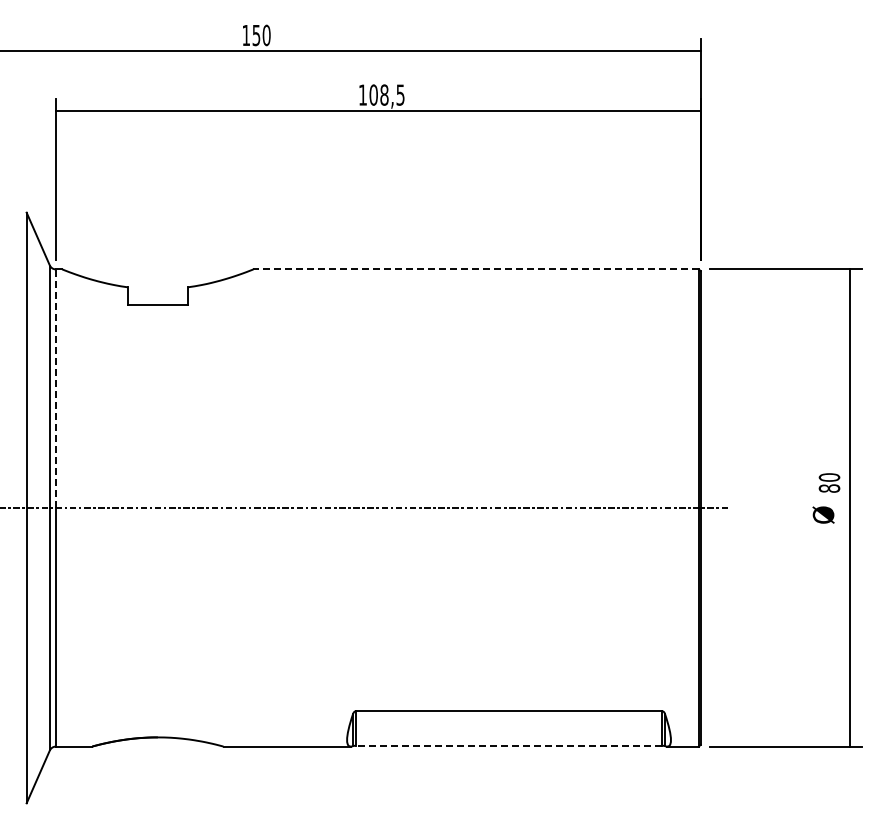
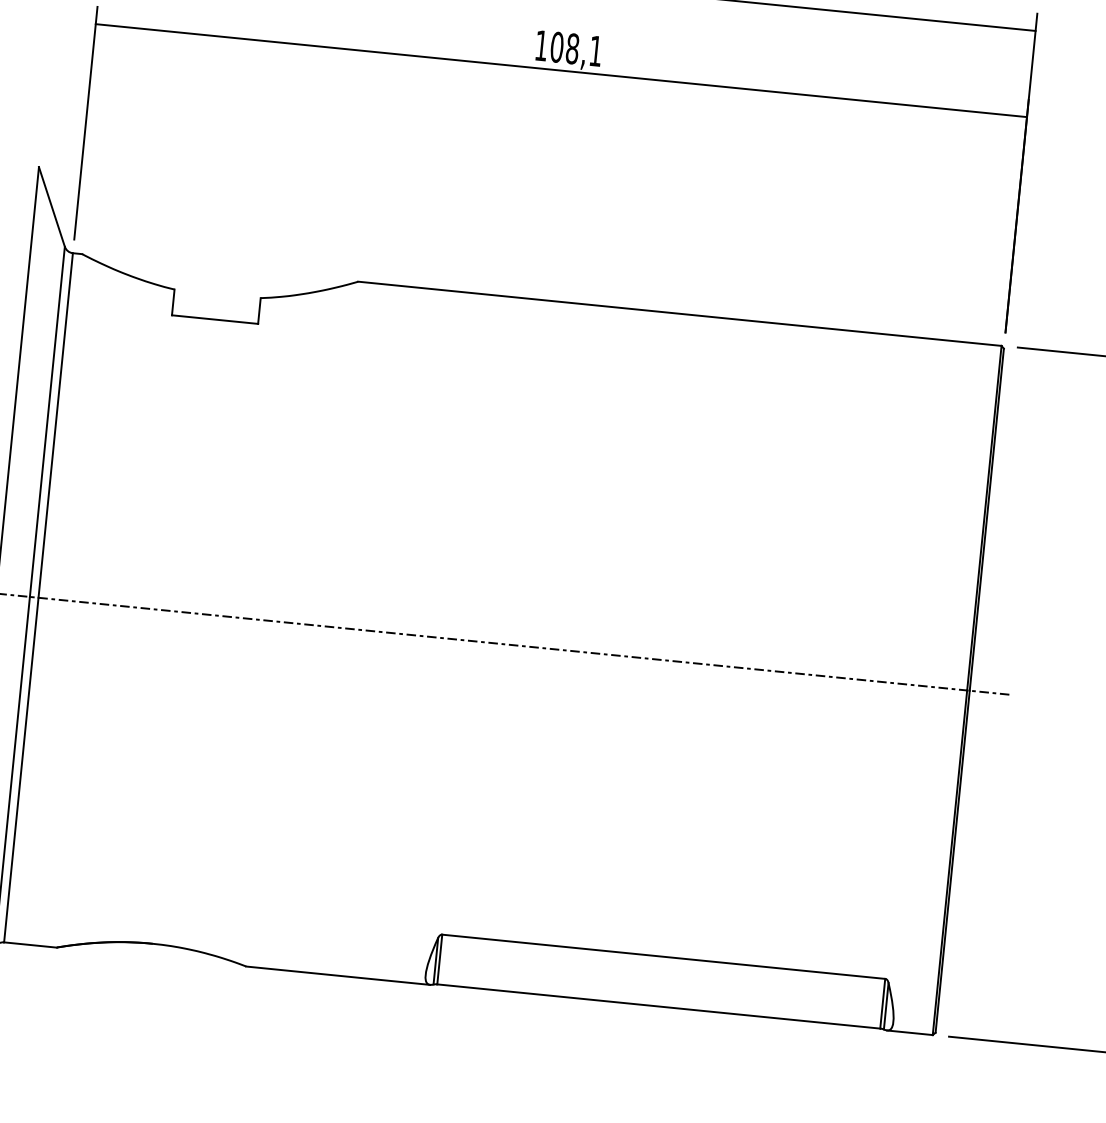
text: (400, 94) -> (595, 50), 108,5 -> 108,1
line: (476, 269) -> (680, 314), dashed -> solid
line: (55, 388) -> (55, 425), dashed -> solid
line: (508, 745) -> (657, 1006), dashed -> solid

